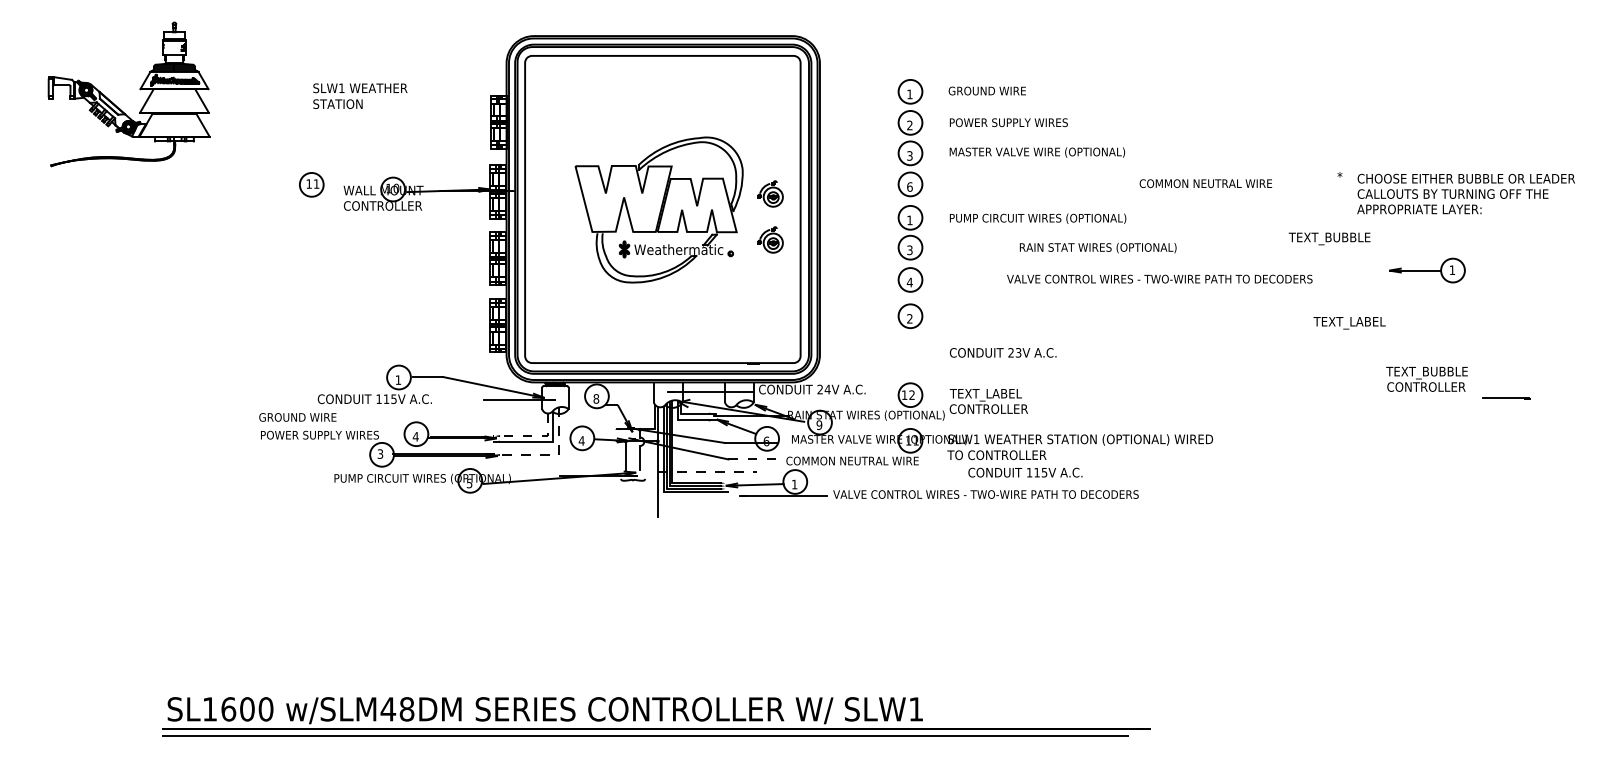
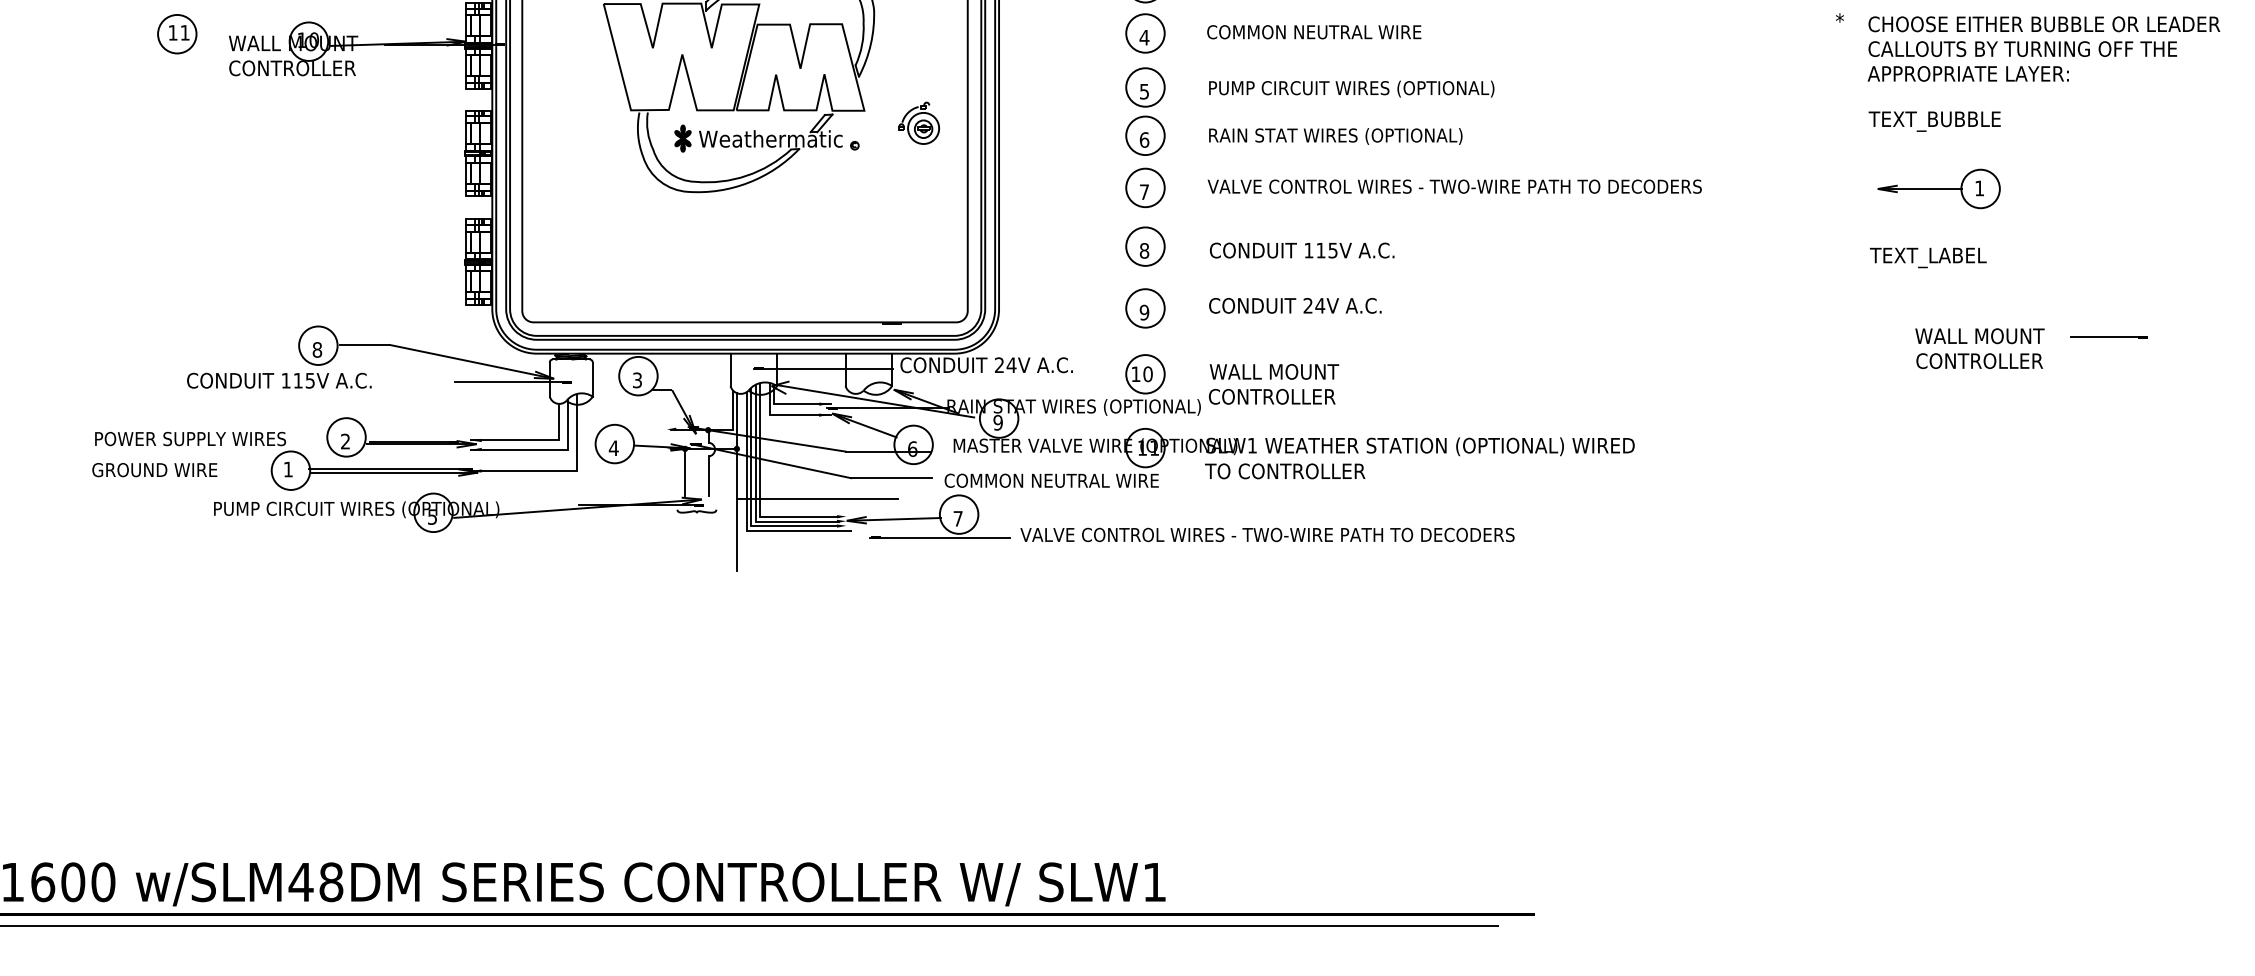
text: (1205, 183) -> (1313, 31), moved
text: (909, 186) -> (1143, 36), 6 -> 4
part: (770, 193) -> (919, 48), removed
text: (909, 220) -> (1143, 91), 1 -> 5
text: (1329, 238) -> (1934, 120), moved
text: (1097, 248) -> (1334, 137), moved
text: (909, 250) -> (1143, 140), 3 -> 6
part: (1427, 270) -> (1939, 188), moved
text: (1159, 278) -> (1454, 185), moved
text: (909, 282) -> (1143, 192), 4 -> 7
text: (909, 318) -> (1143, 250), 2 -> 8
text: (1349, 323) -> (1928, 258), moved
text: (1018, 352) -> (1320, 305), 23V -> 24V
part: (910, 354) -> (1145, 308), added
text: (1426, 372) -> (1979, 337), TEXT_BUBBLE -> WALL MOUNT
text: (398, 379) -> (317, 348), 1 -> 8
text: (911, 394) -> (1147, 373), 12 -> 10
text: (989, 394) -> (1273, 373), TEXT_LABEL -> WALL MOUNT
text: (596, 398) -> (637, 379), 8 -> 3
line: (1506, 398) -> (2109, 337), moved
text: (297, 417) -> (154, 470), moved
text: (415, 436) -> (345, 441), 4 -> 2
line: (531, 436) -> (532, 441), dashed -> solid
text: (380, 453) -> (288, 468), 3 -> 1
line: (550, 454) -> (563, 470), dashed -> solid
line: (753, 459) -> (891, 478), dashed -> solid
line: (707, 472) -> (817, 499), dashed -> solid
text: (1025, 472) -> (1302, 250), moved
text: (794, 484) -> (957, 518), 1 -> 7

